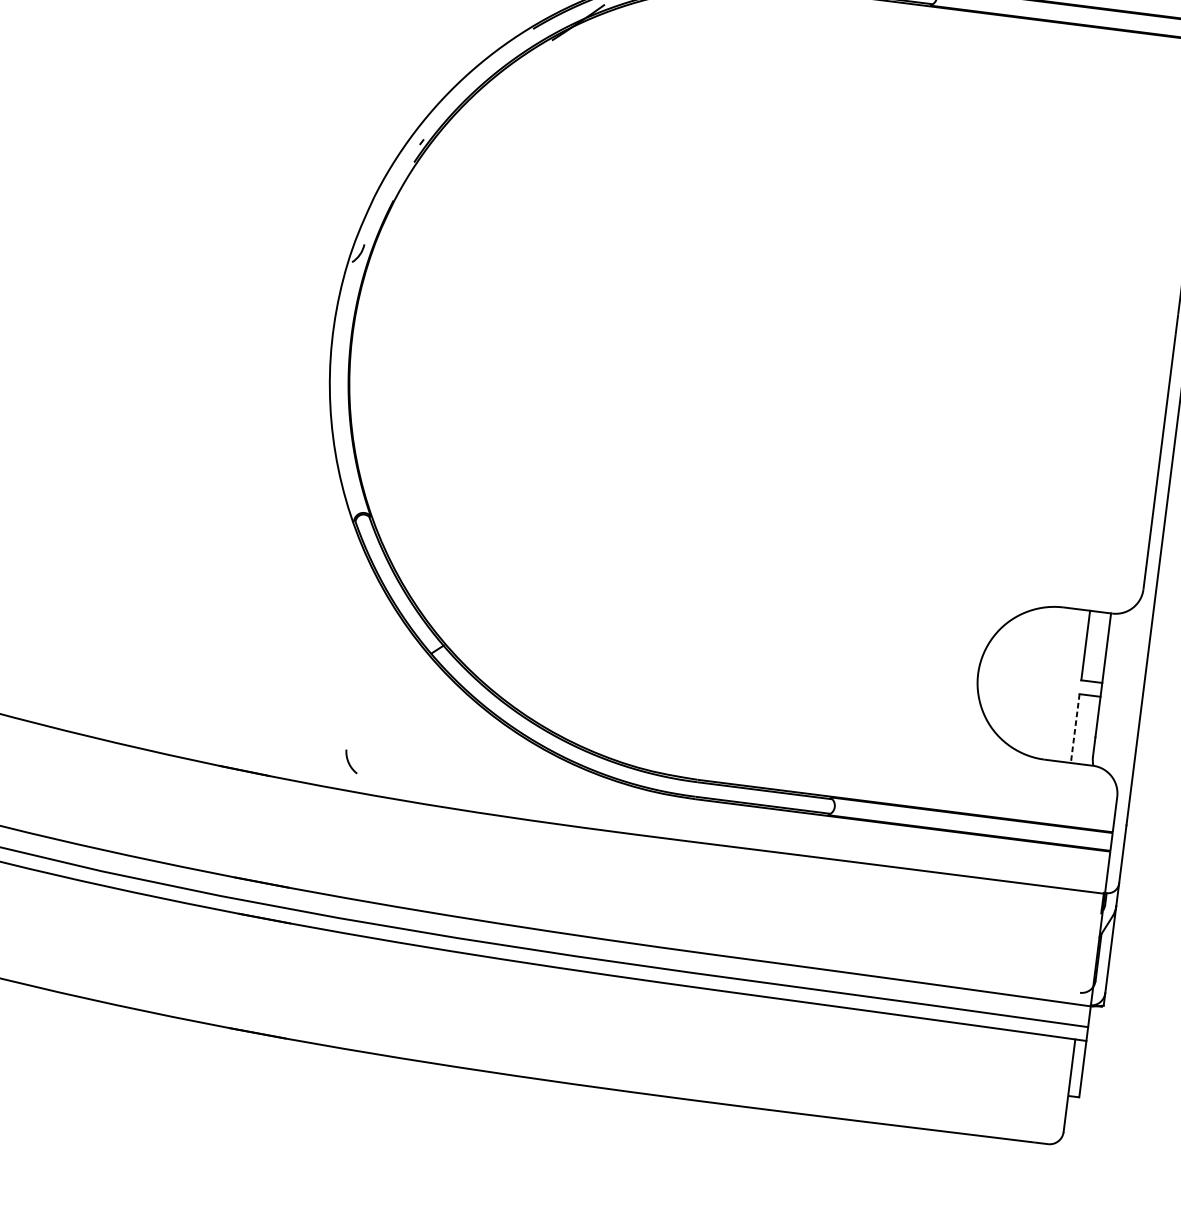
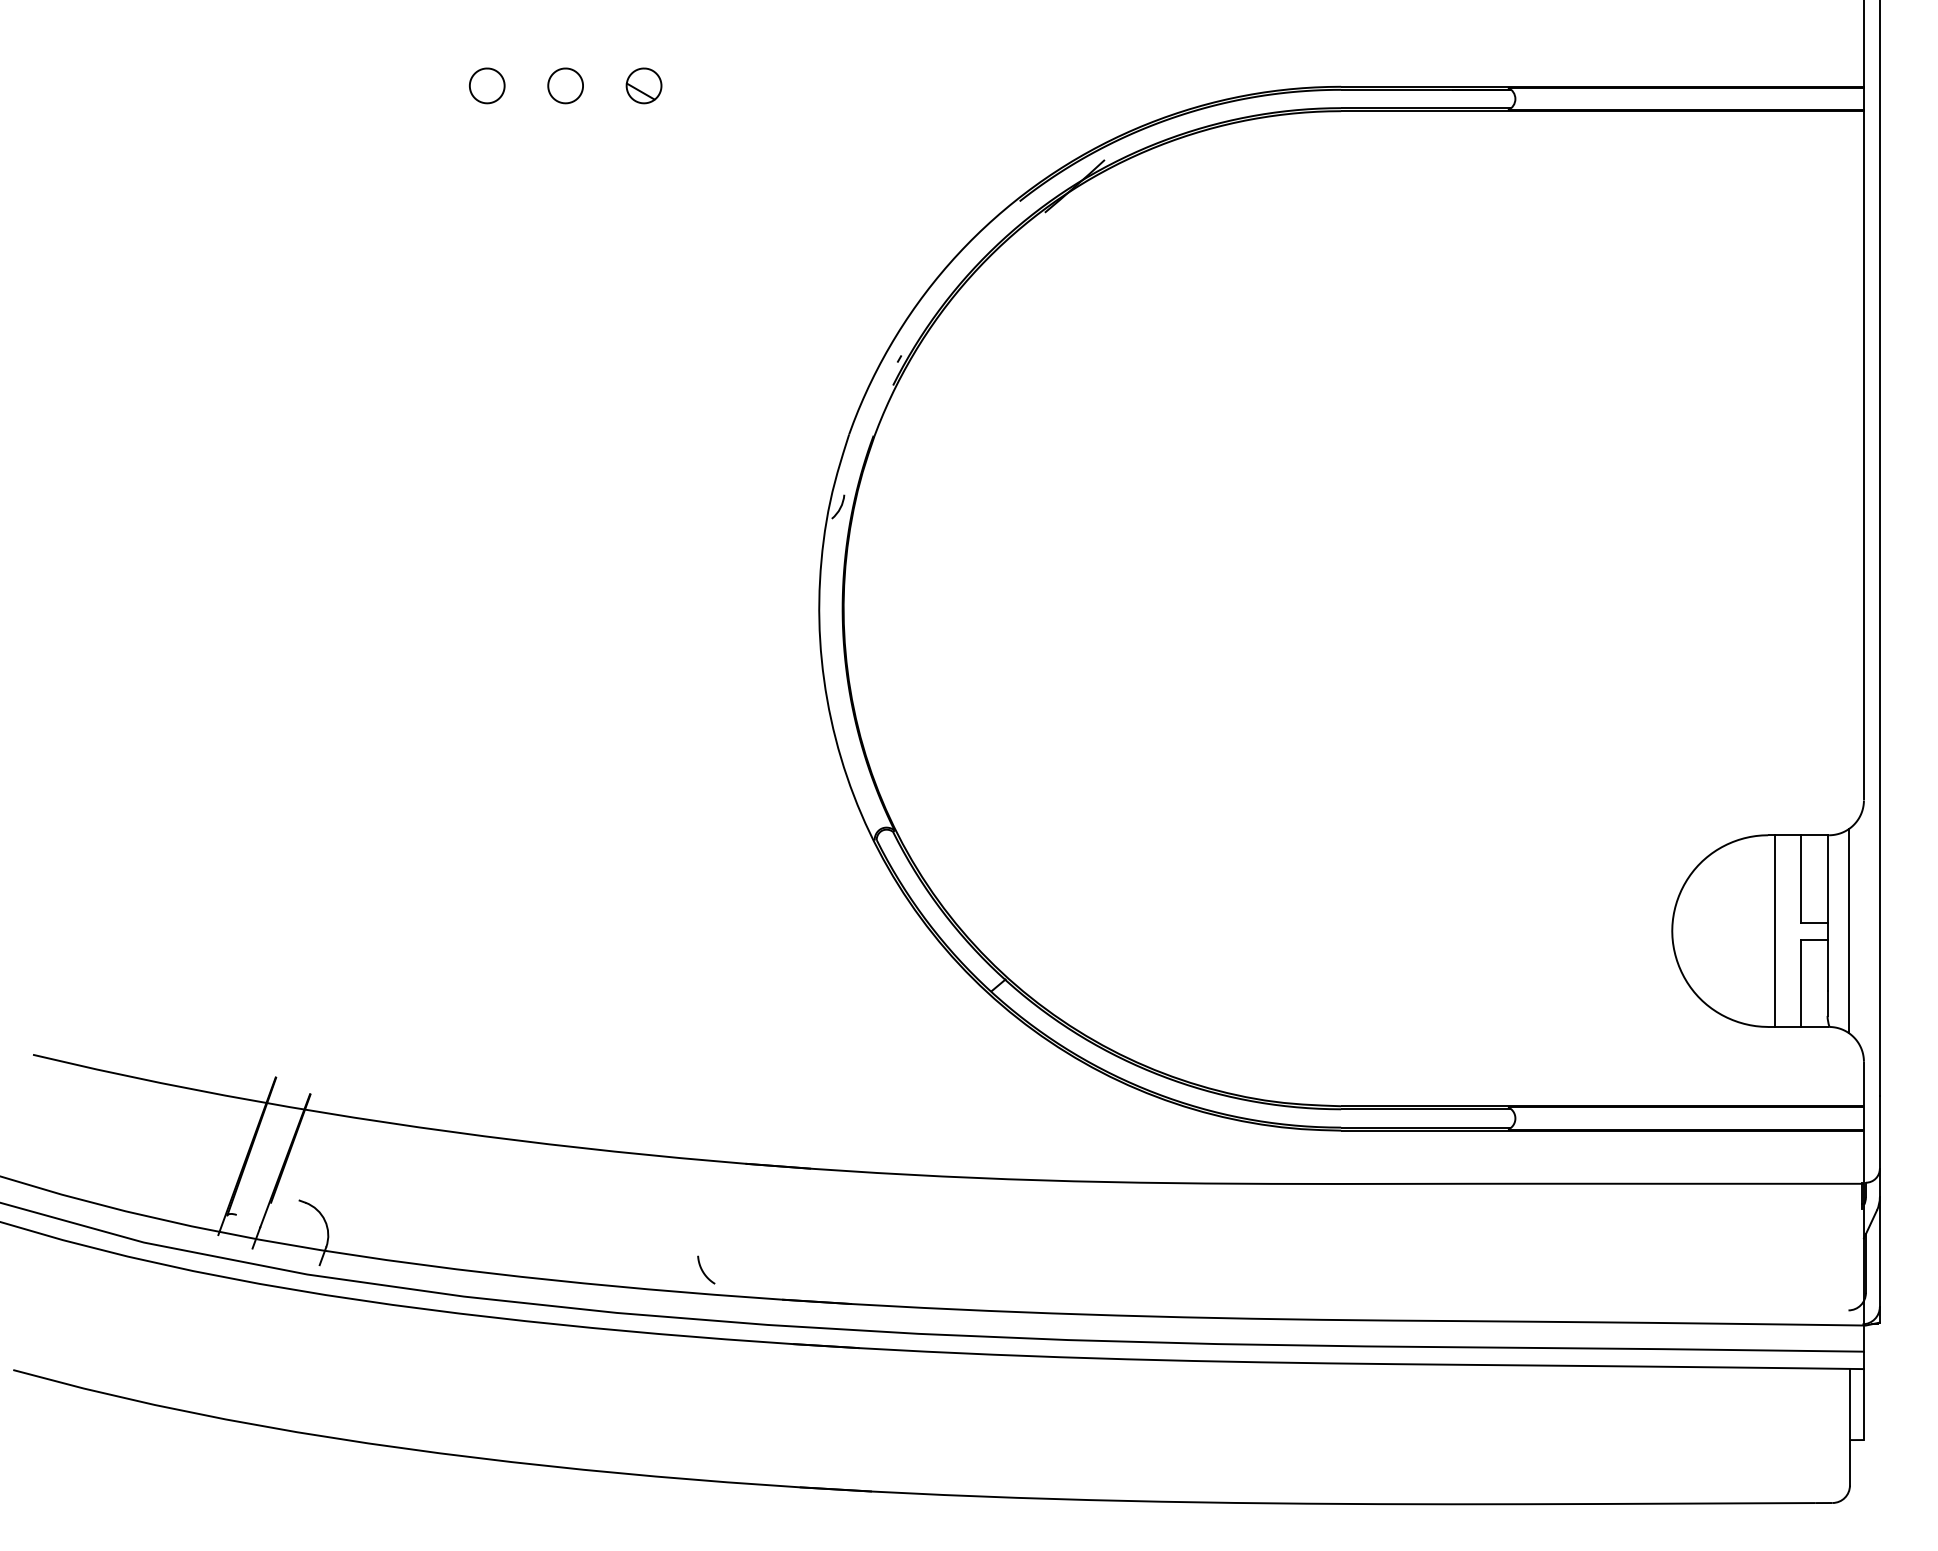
line: (1060, 683) -> (1775, 930), added
line: (1118, 691) -> (1848, 930), added
line: (1075, 729) -> (1801, 984), dashed -> solid
curve: (349, 761) -> (703, 1270), moved

